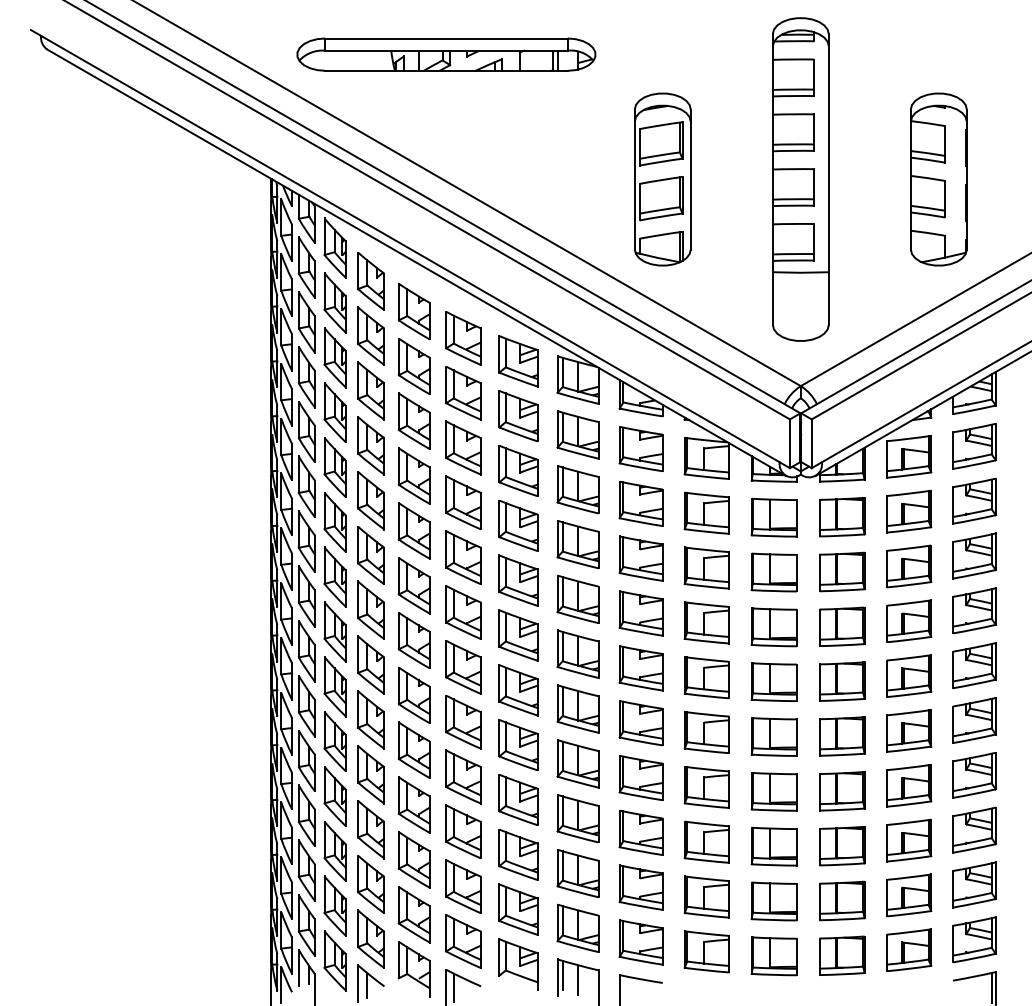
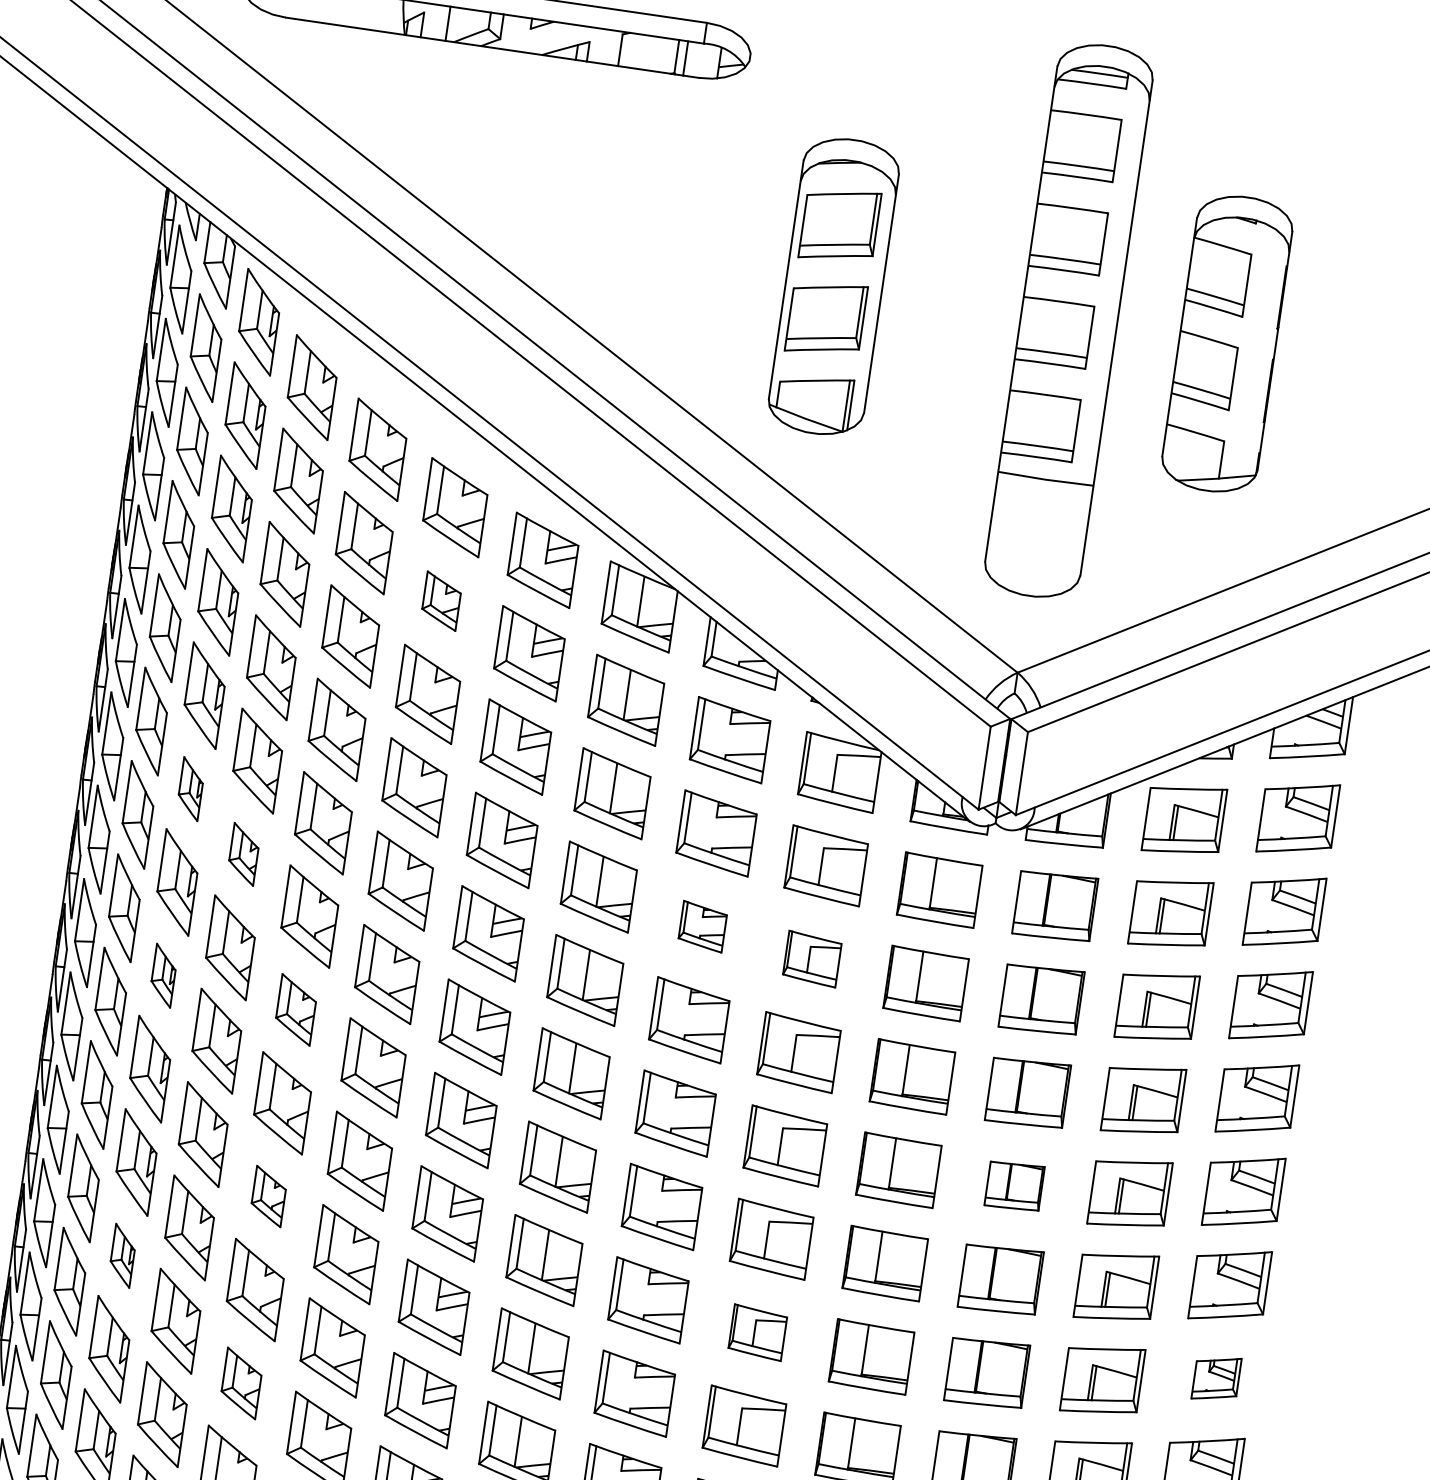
part: (938, 179) -> (1226, 343), moved
part: (463, 393) -> (441, 601), size x0.6
part: (334, 522) -> (189, 789), size x0.6
part: (370, 555) -> (242, 854), size x0.6
part: (640, 558) -> (701, 926), size x0.6
part: (706, 567) -> (811, 958), size x0.7
part: (334, 631) -> (162, 974), size x0.6
part: (413, 640) -> (294, 1009), size x0.7
part: (842, 681) -> (1015, 1186), size x0.7
part: (413, 749) -> (267, 1195), size x0.6
part: (974, 775) -> (1216, 1378), size x0.6
part: (706, 787) -> (757, 1332), size x0.7
part: (334, 796) -> (121, 1255), size x0.6
part: (413, 859) -> (240, 1382), size x0.7

